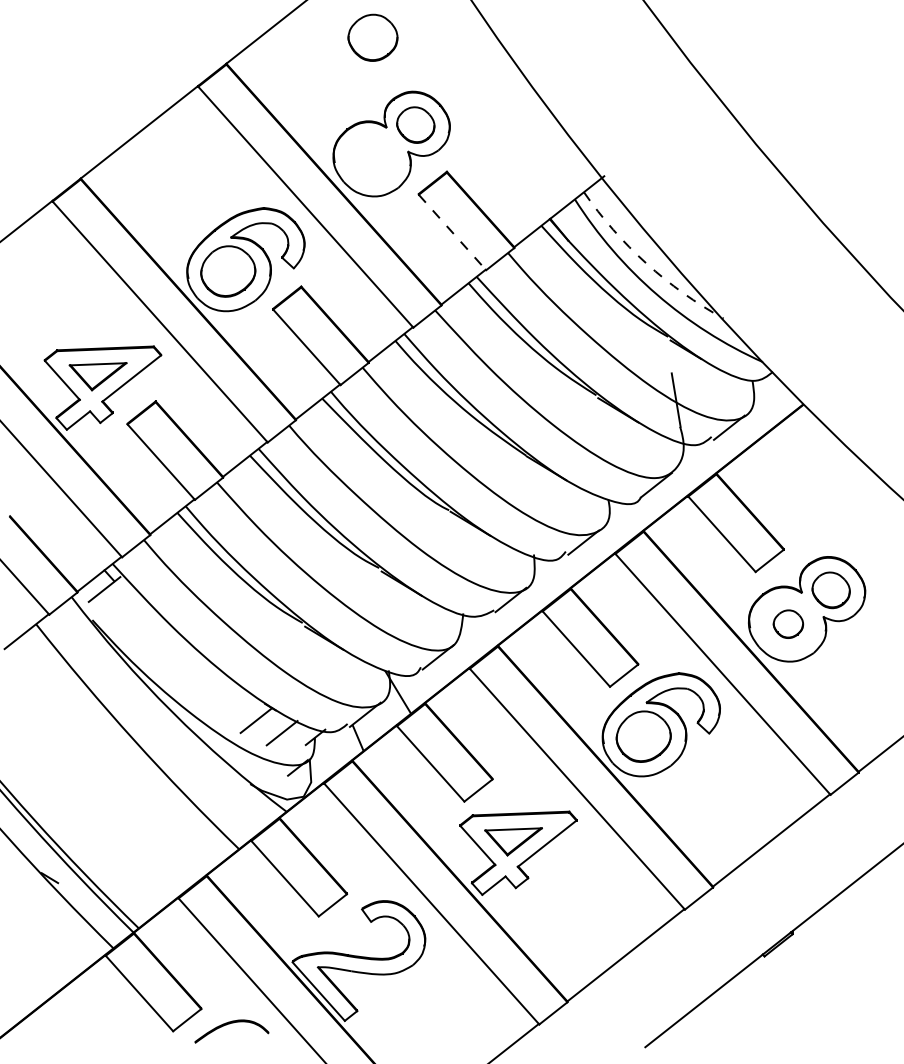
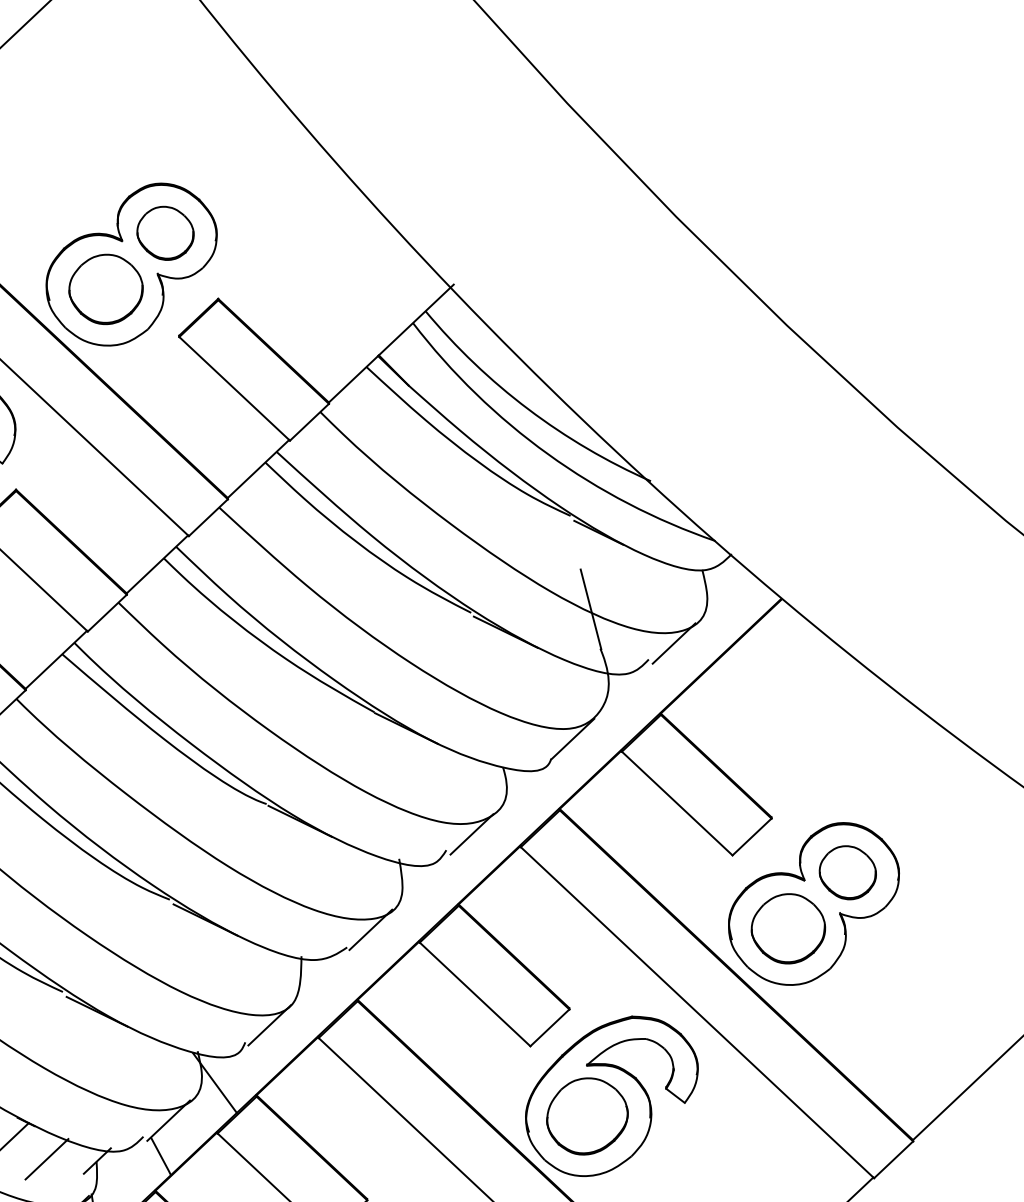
part: (372, 37) -> (105, 288), moved
line: (452, 232) -> (234, 388), dashed -> solid
arc: (646, 263) -> (528, 409), dashed -> solid
part: (788, 624) -> (788, 929), size x1.67

